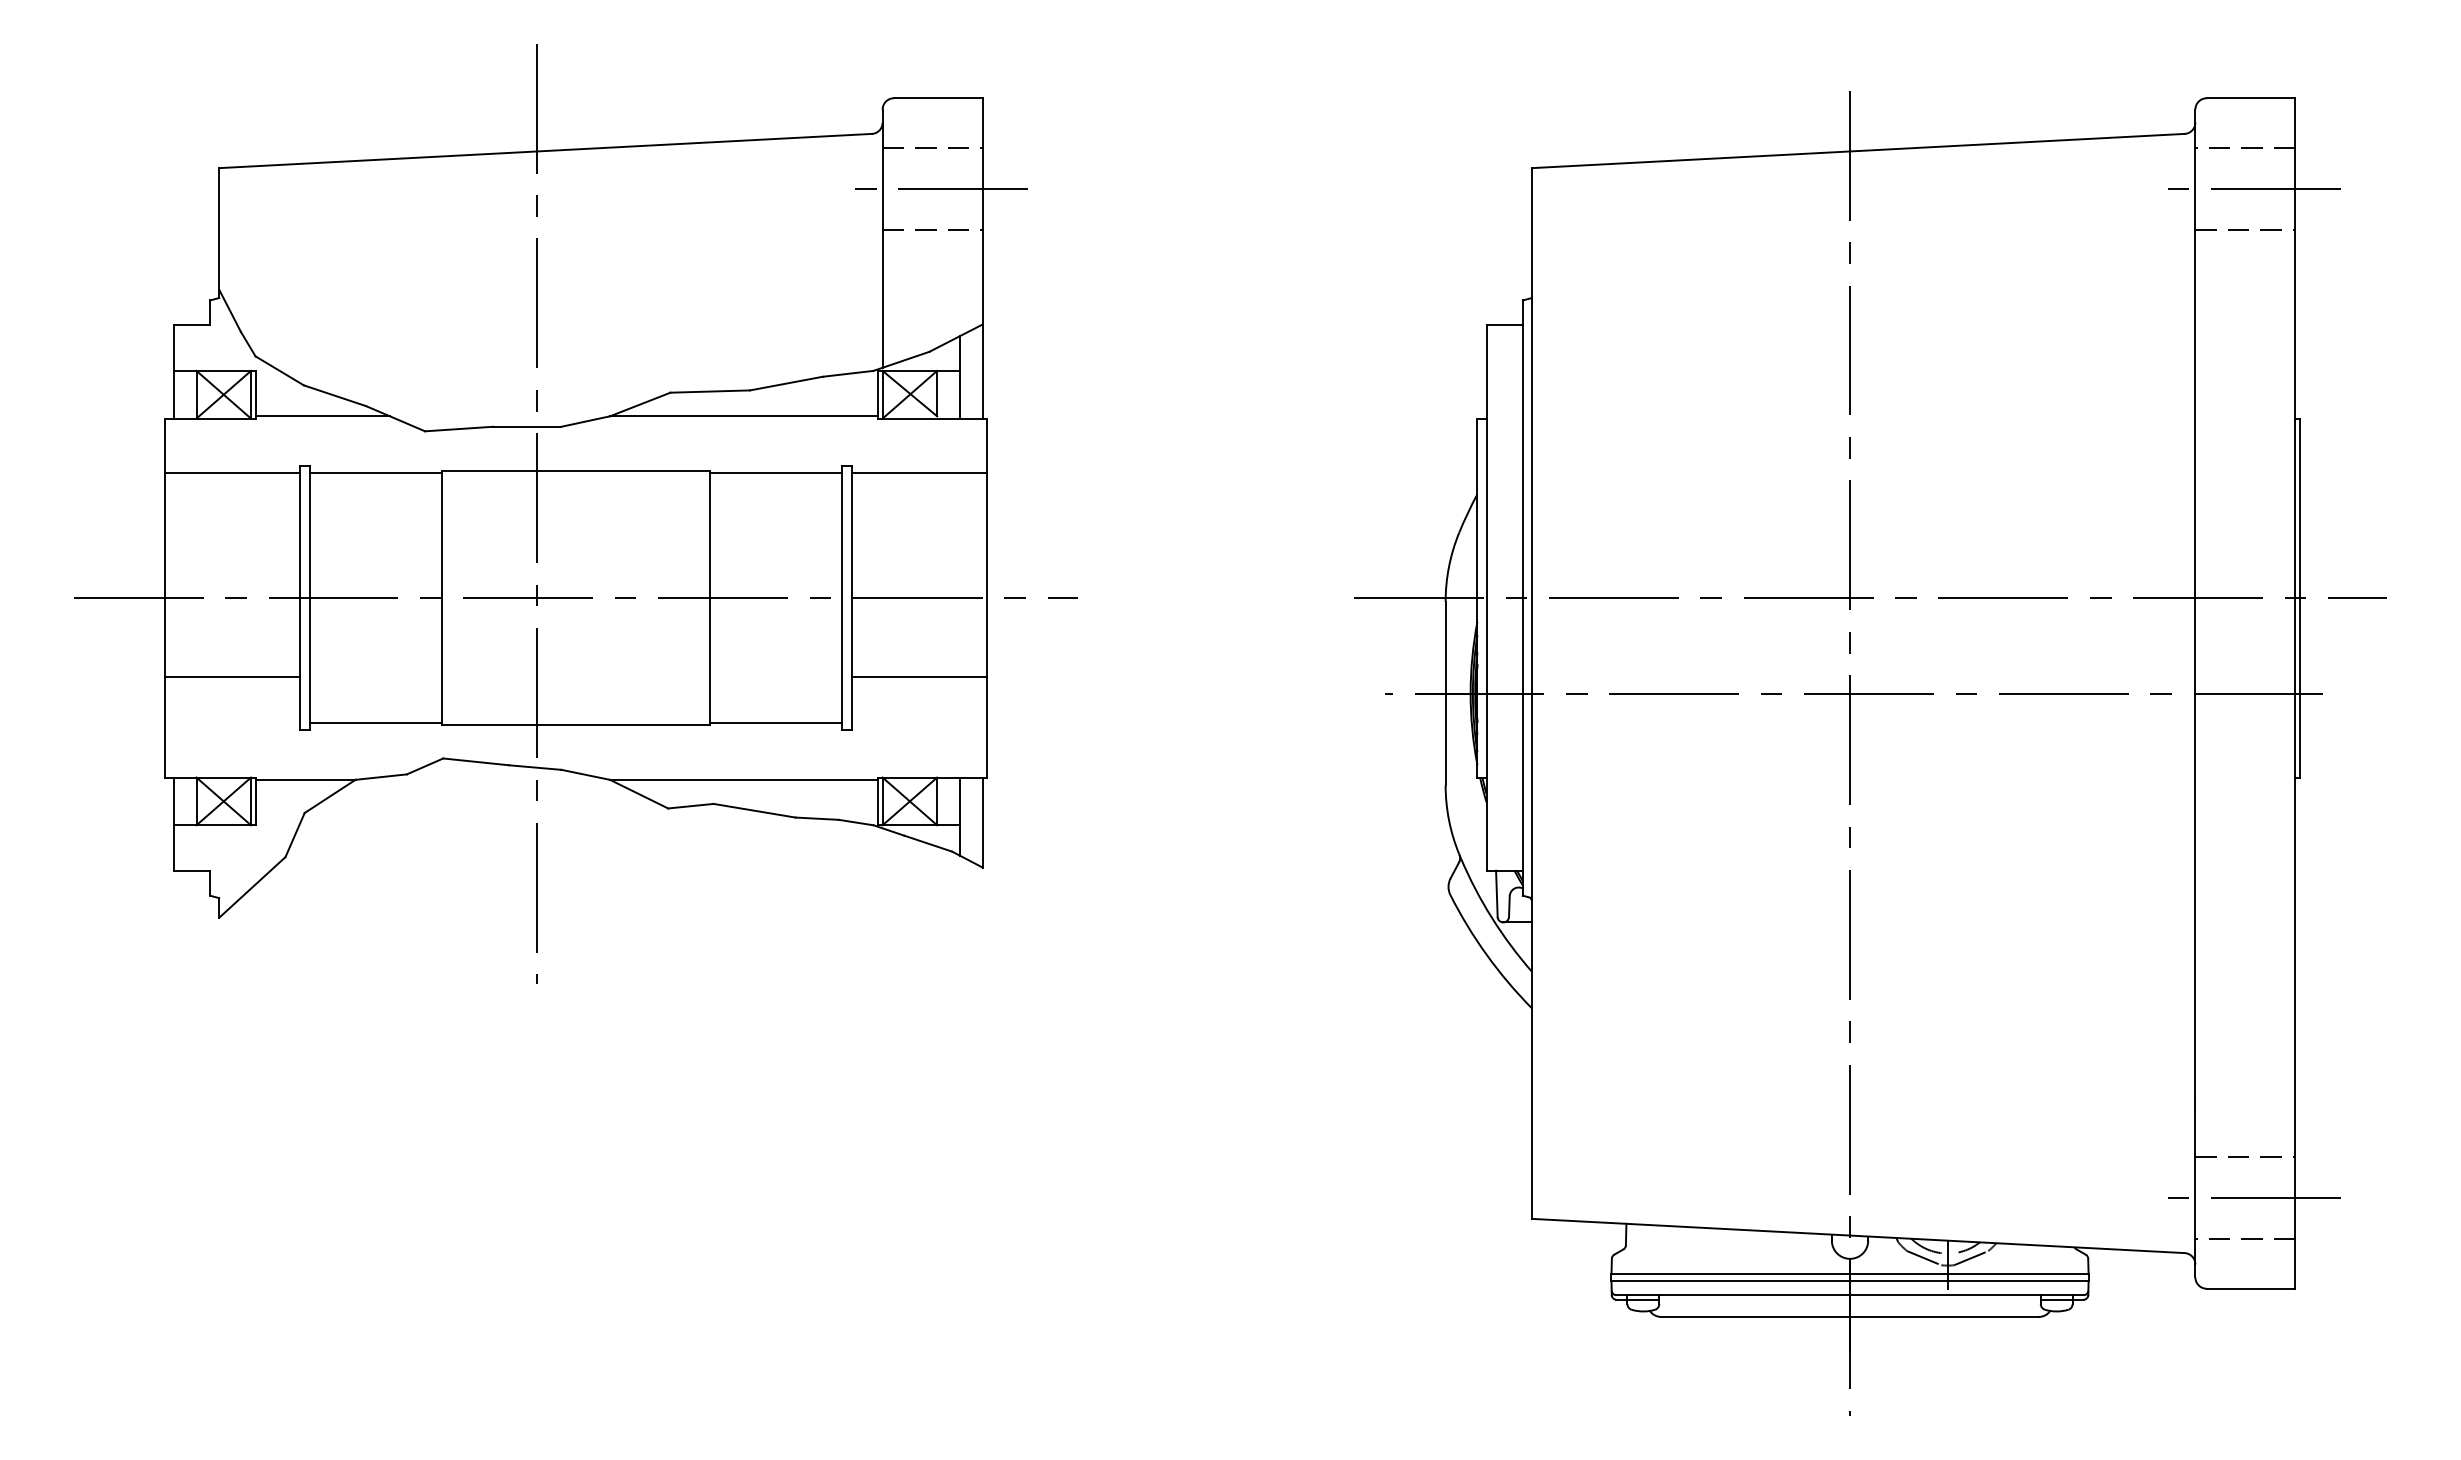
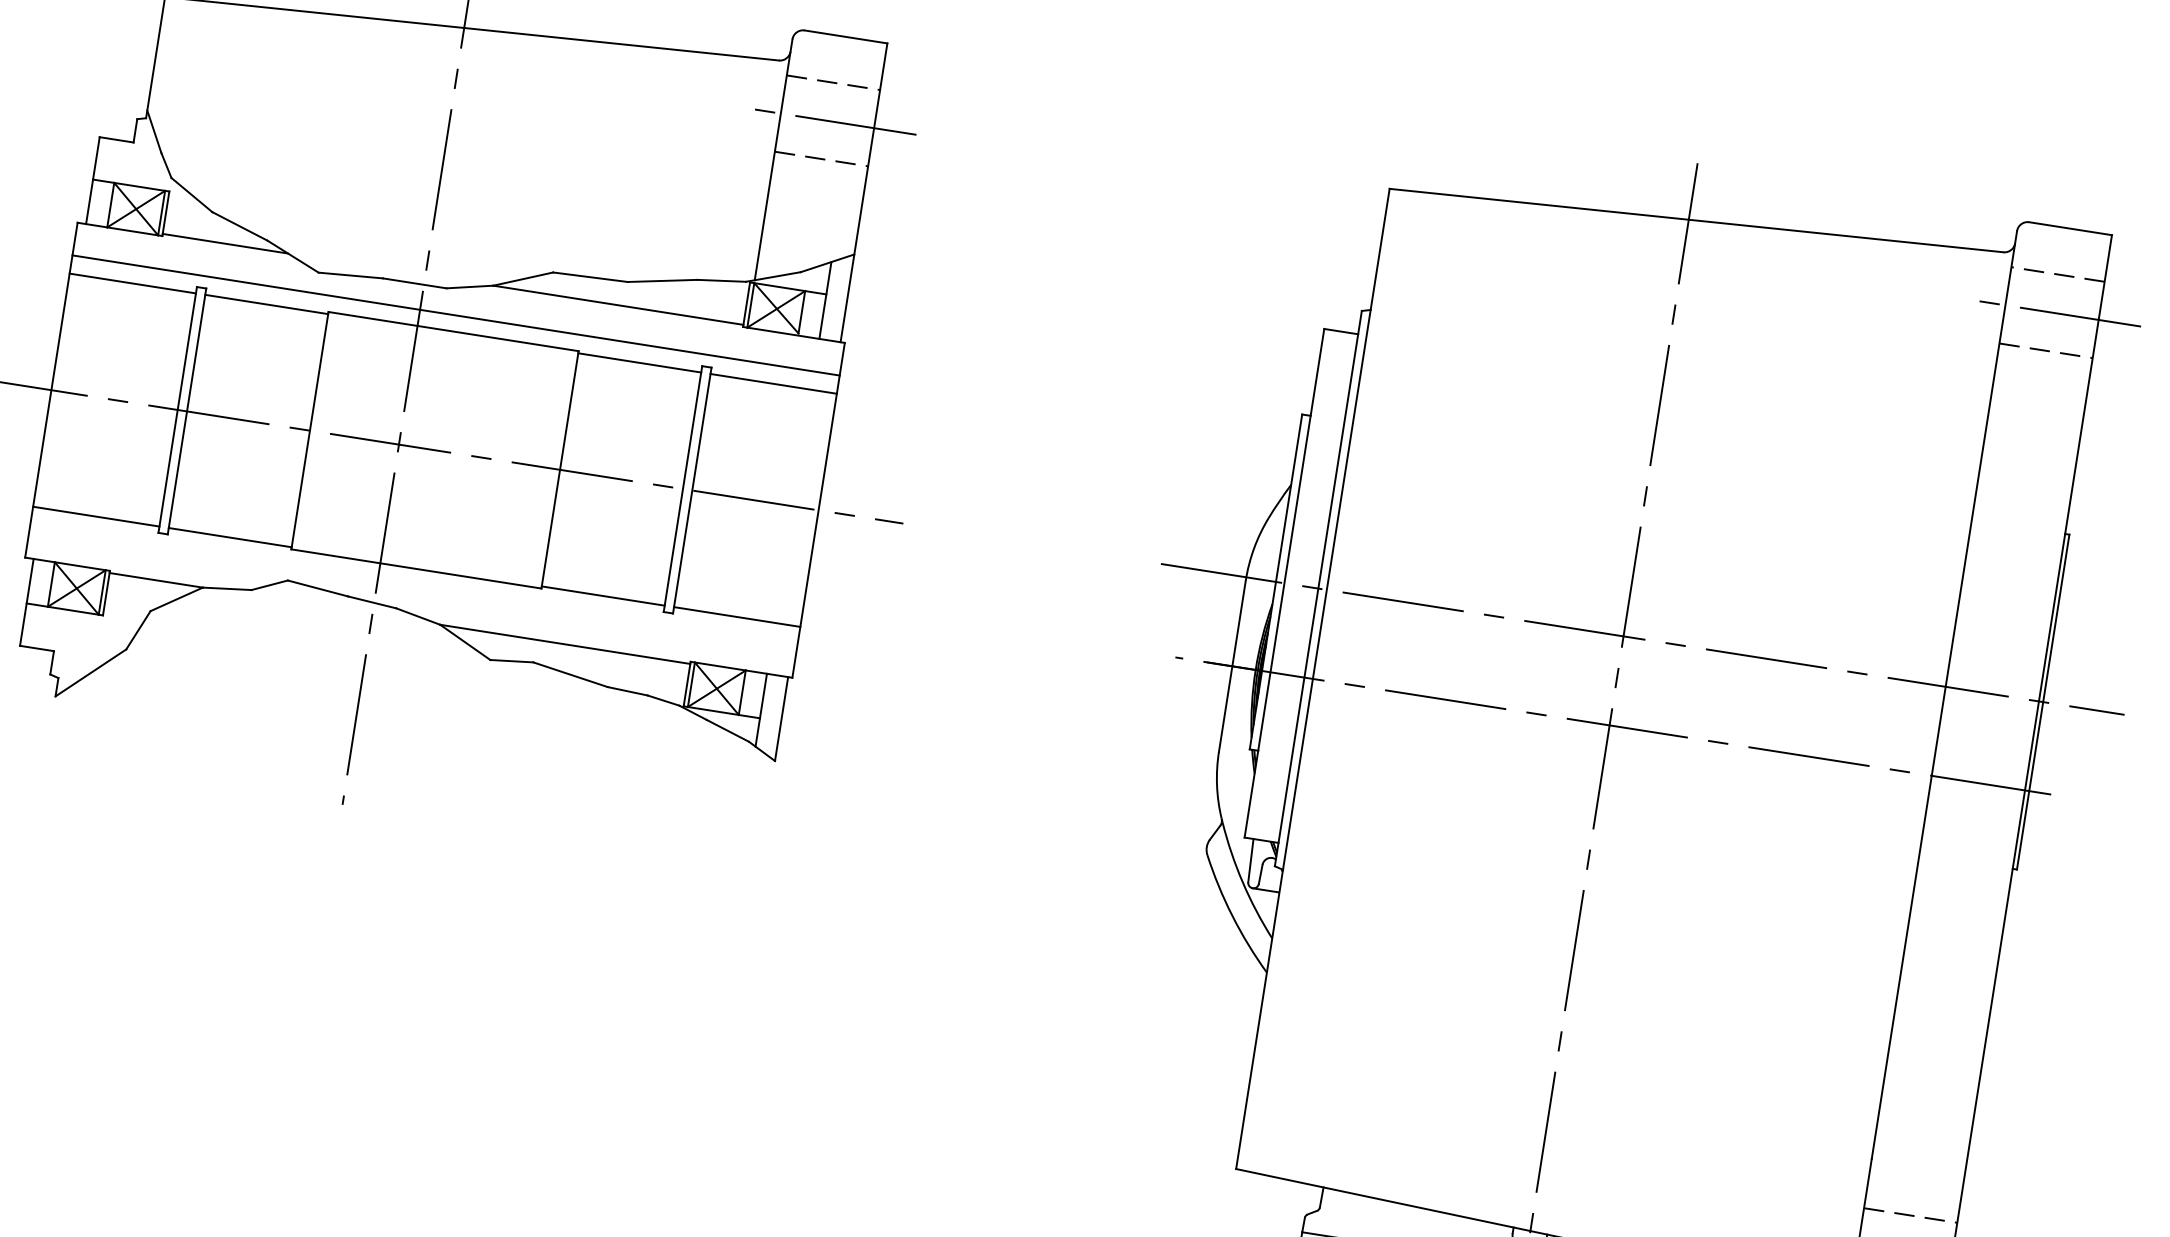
line: (575, 453) -> (455, 315), added
line: (232, 677) -> (96, 517), moved
line: (919, 677) -> (737, 617), moved

